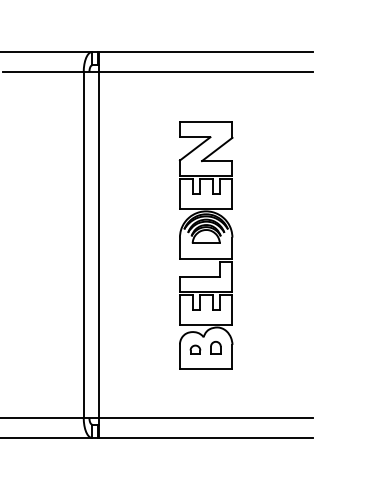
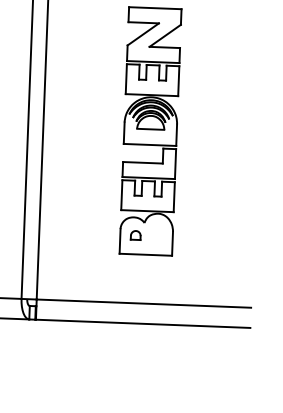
part: (215, 347) -> (155, 233), removed

